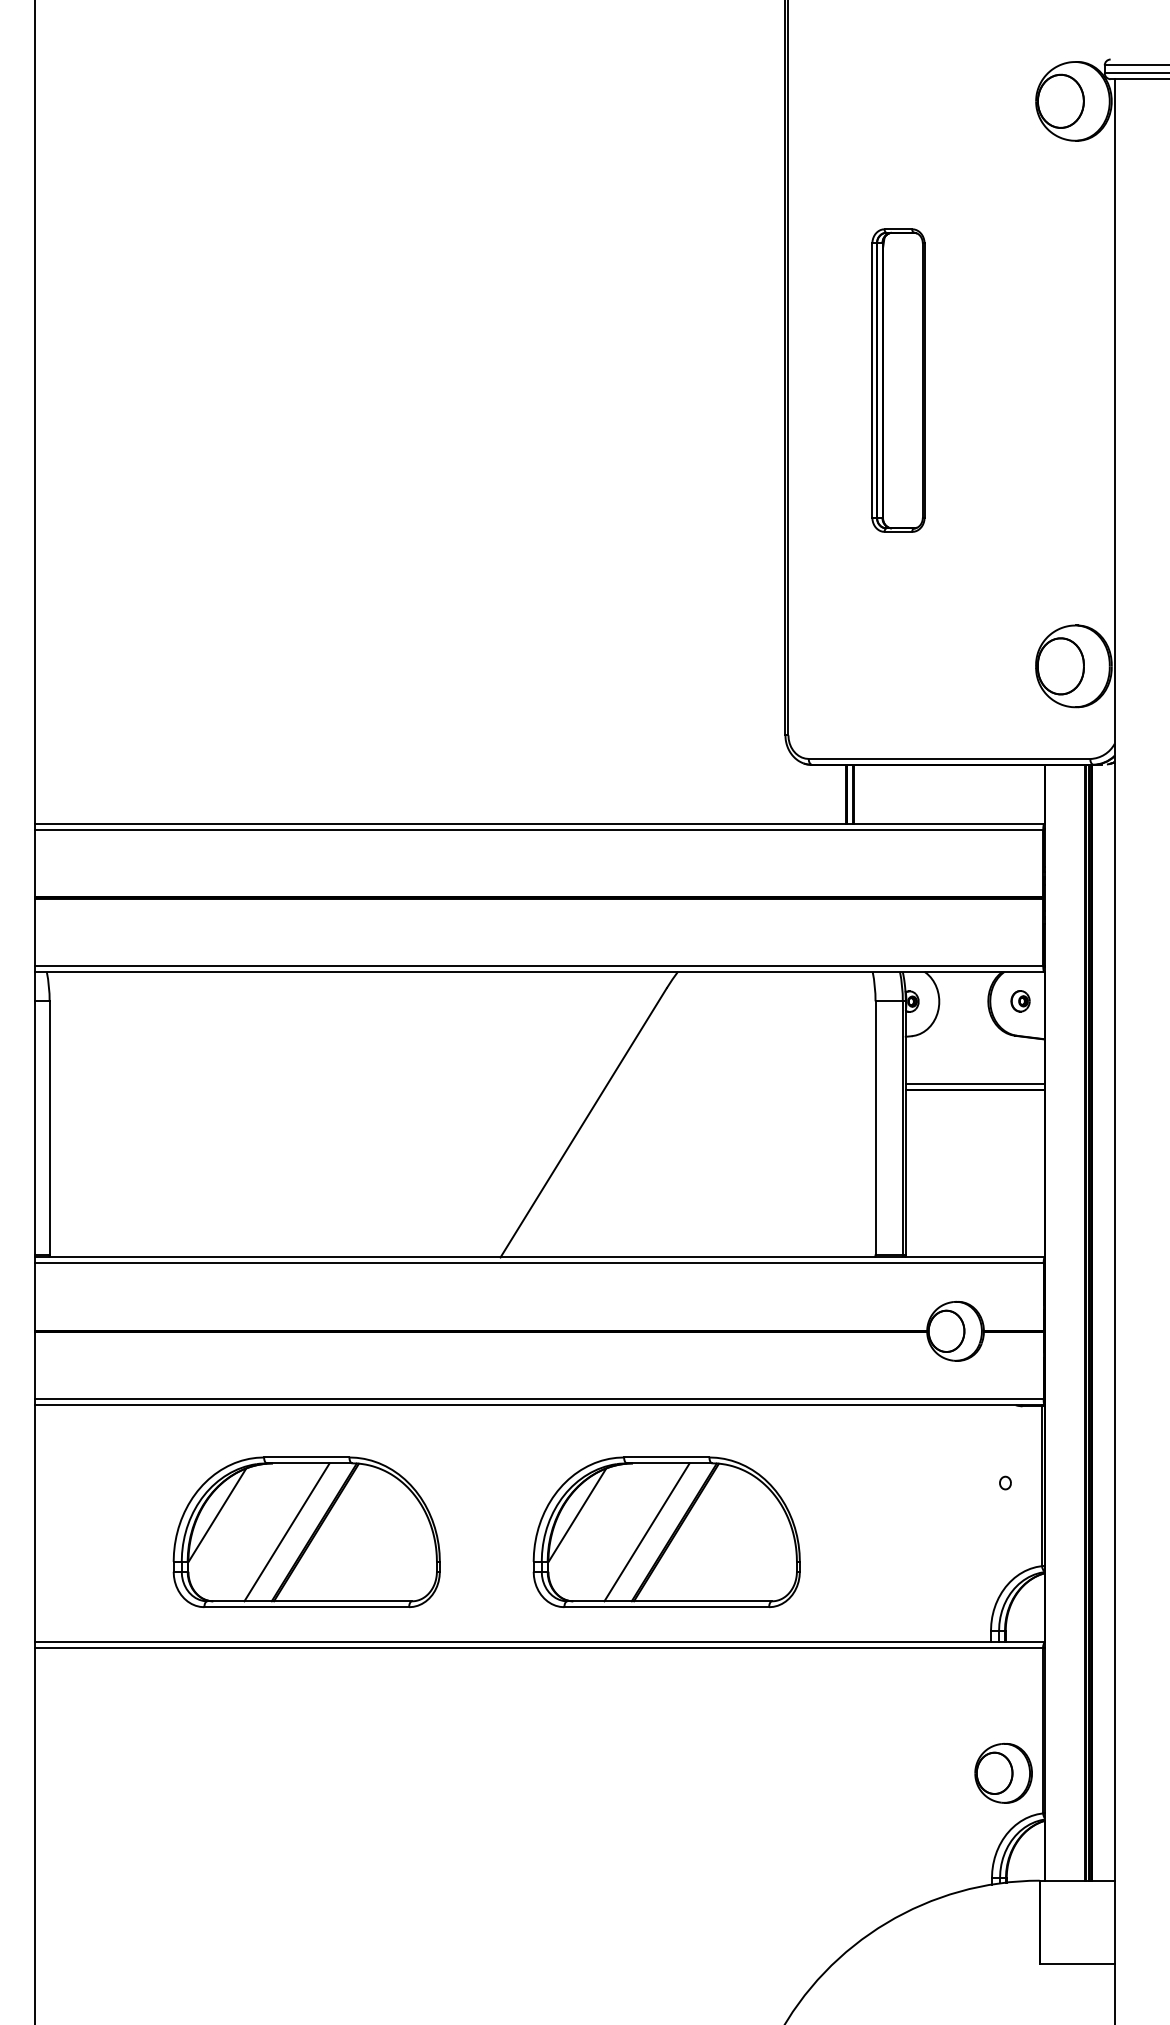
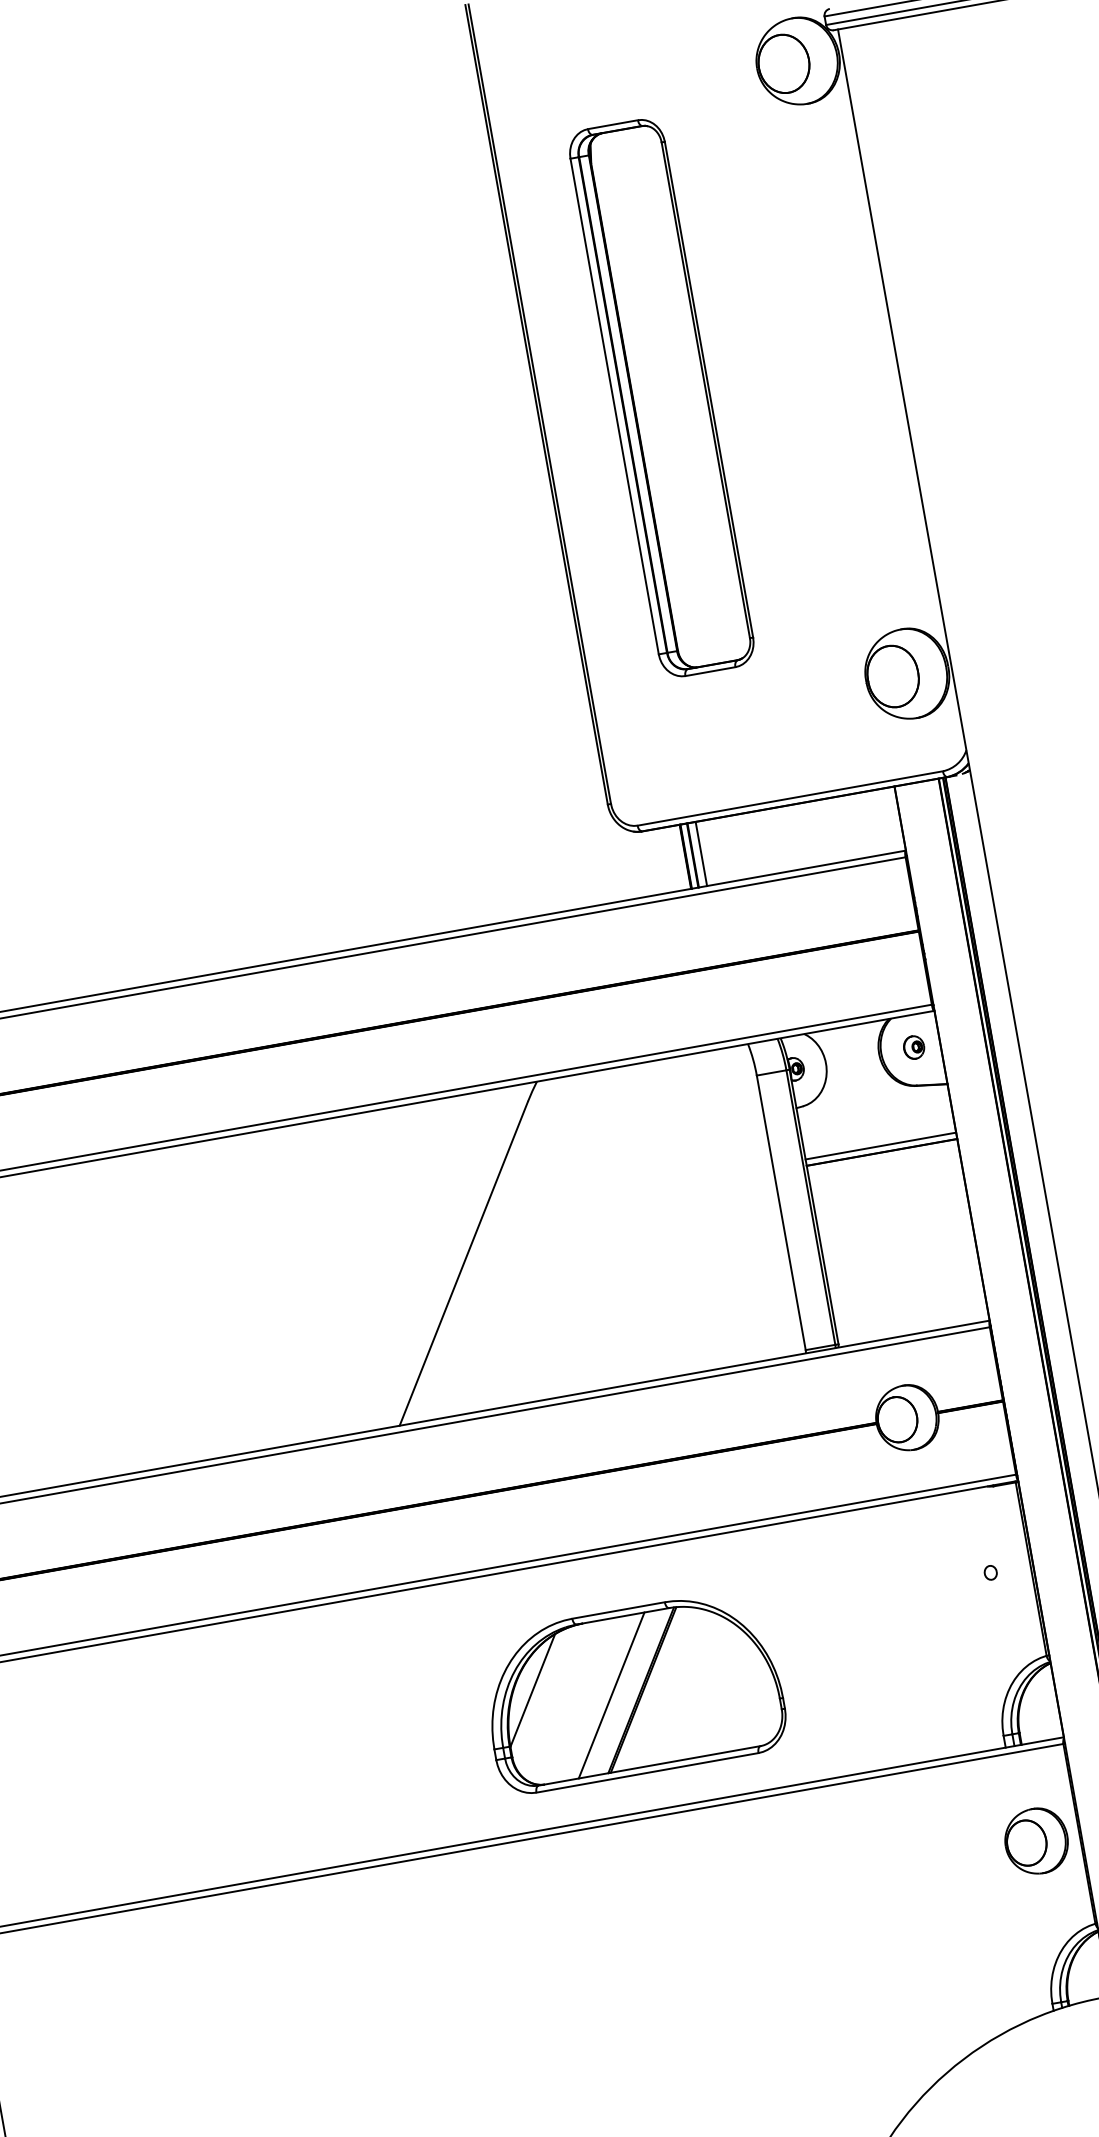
part: (898, 380) -> (661, 397), size x1.67
line: (861, 794) -> (701, 854), added
part: (306, 1531) -> (242, 1760), removed
part: (1003, 1772) -> (1036, 1840), moved

